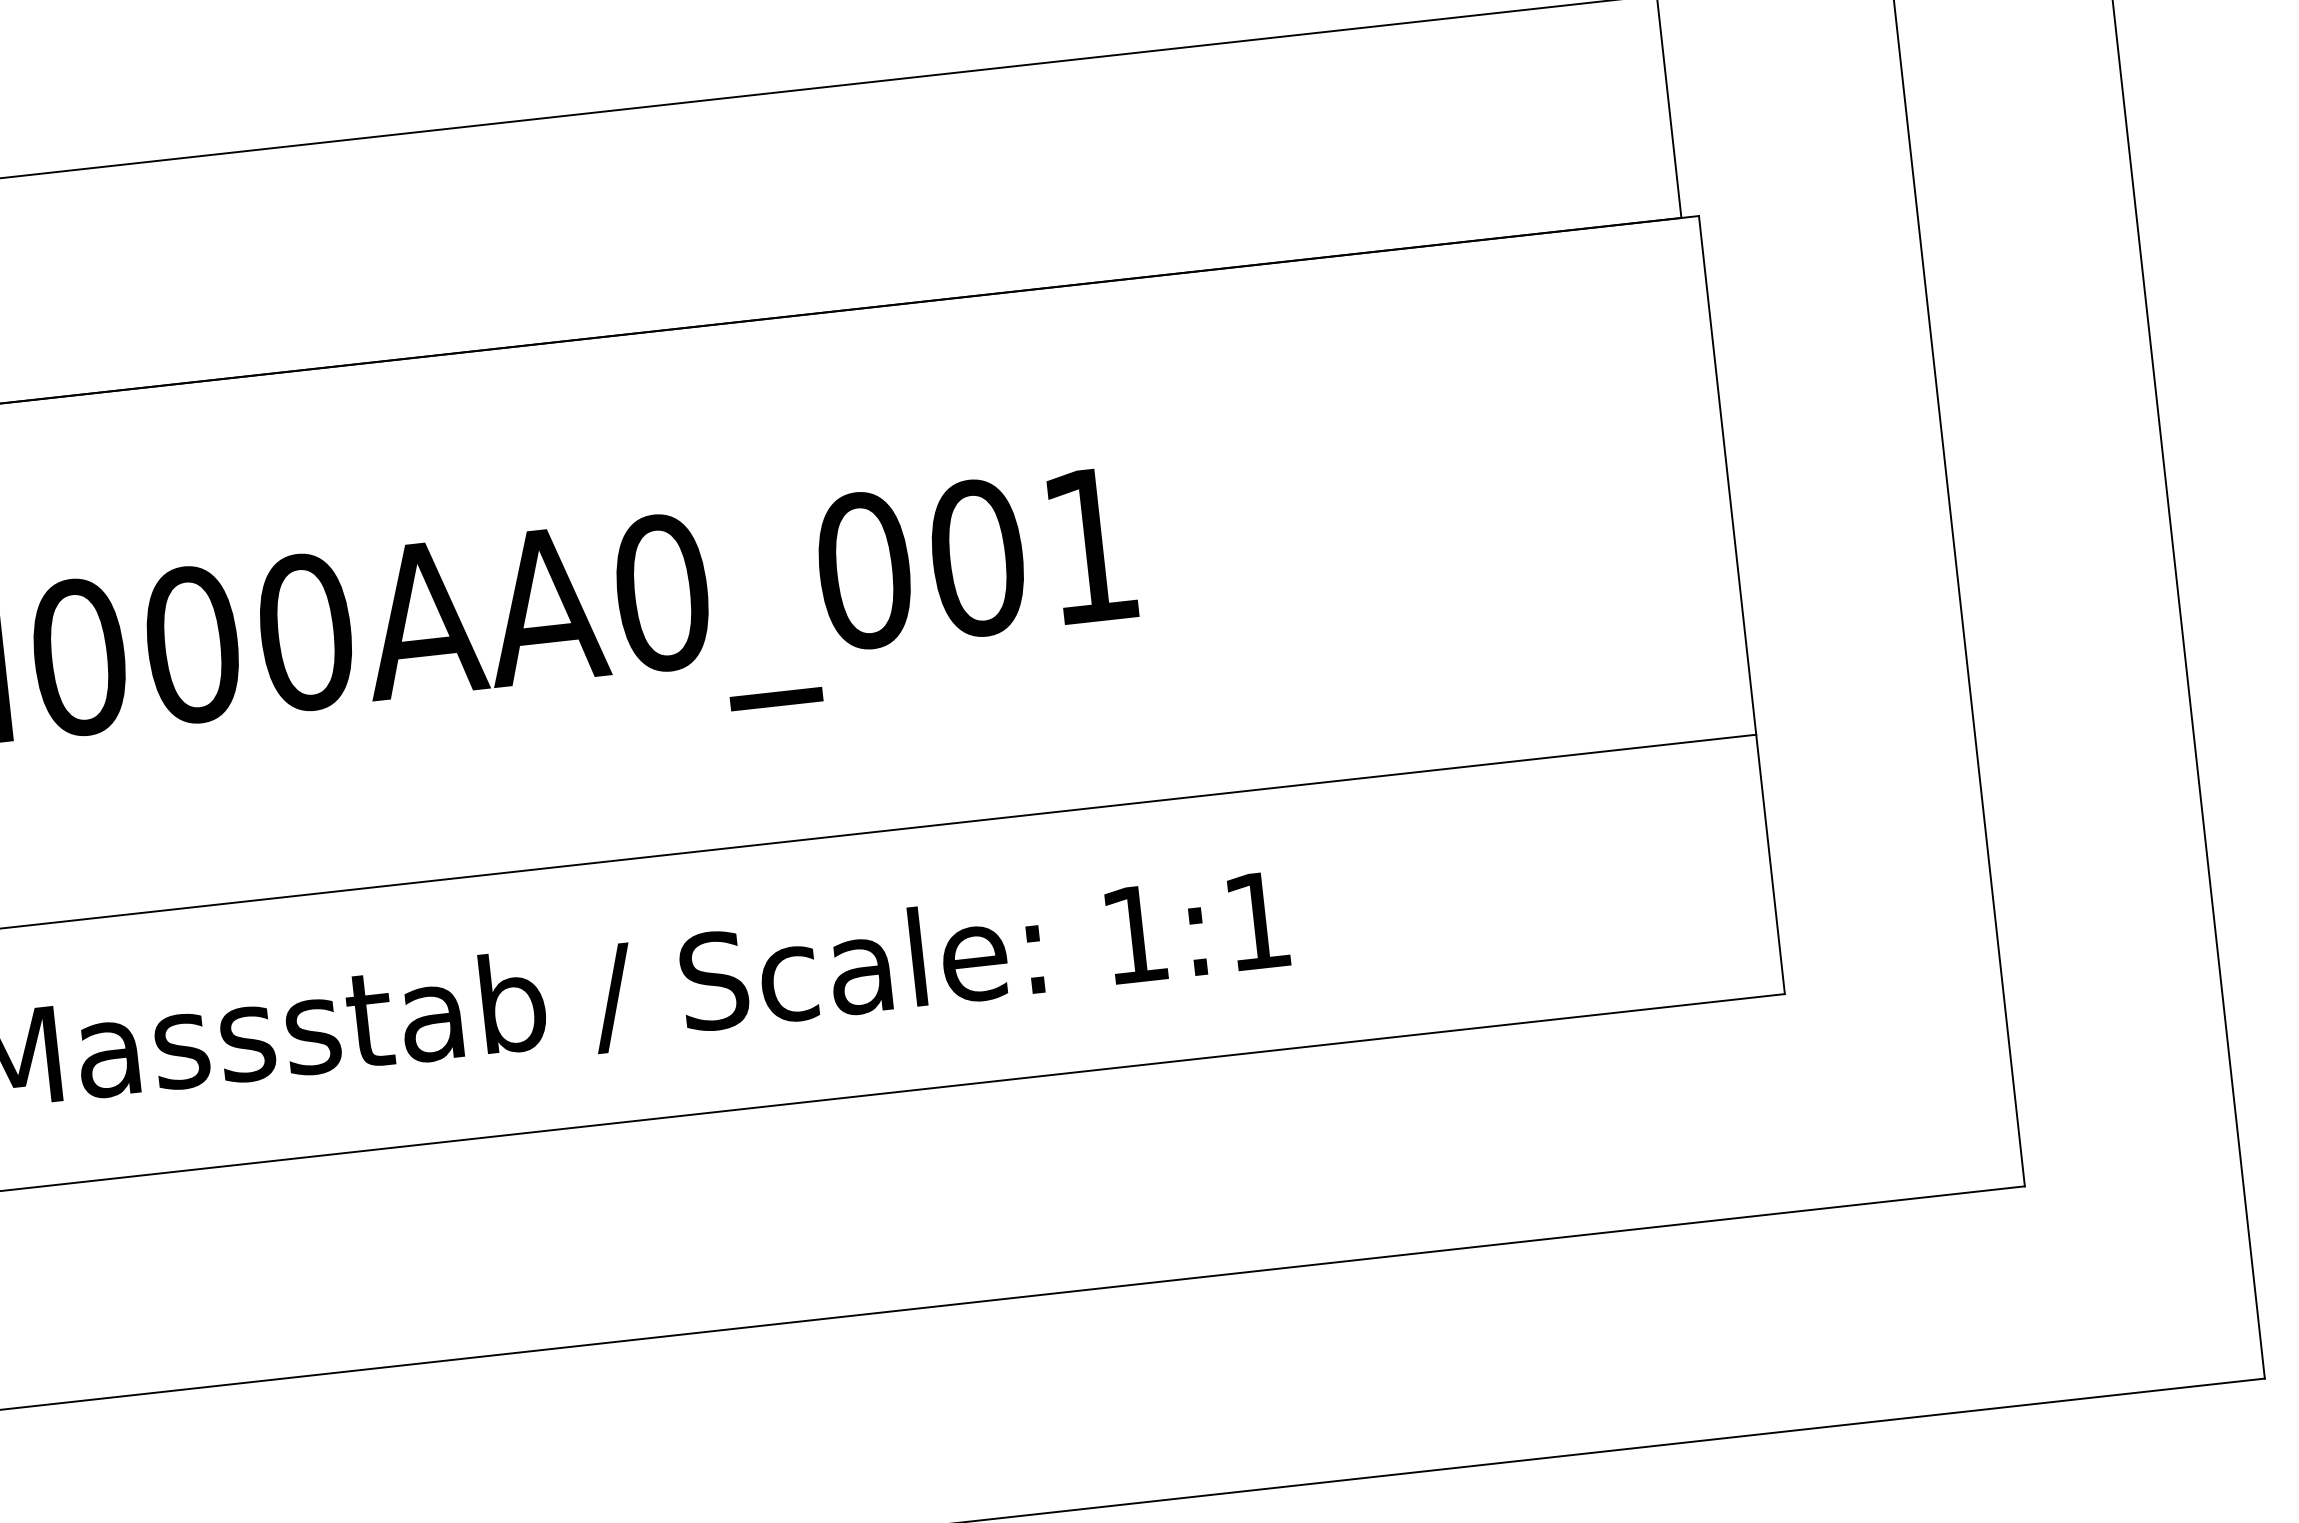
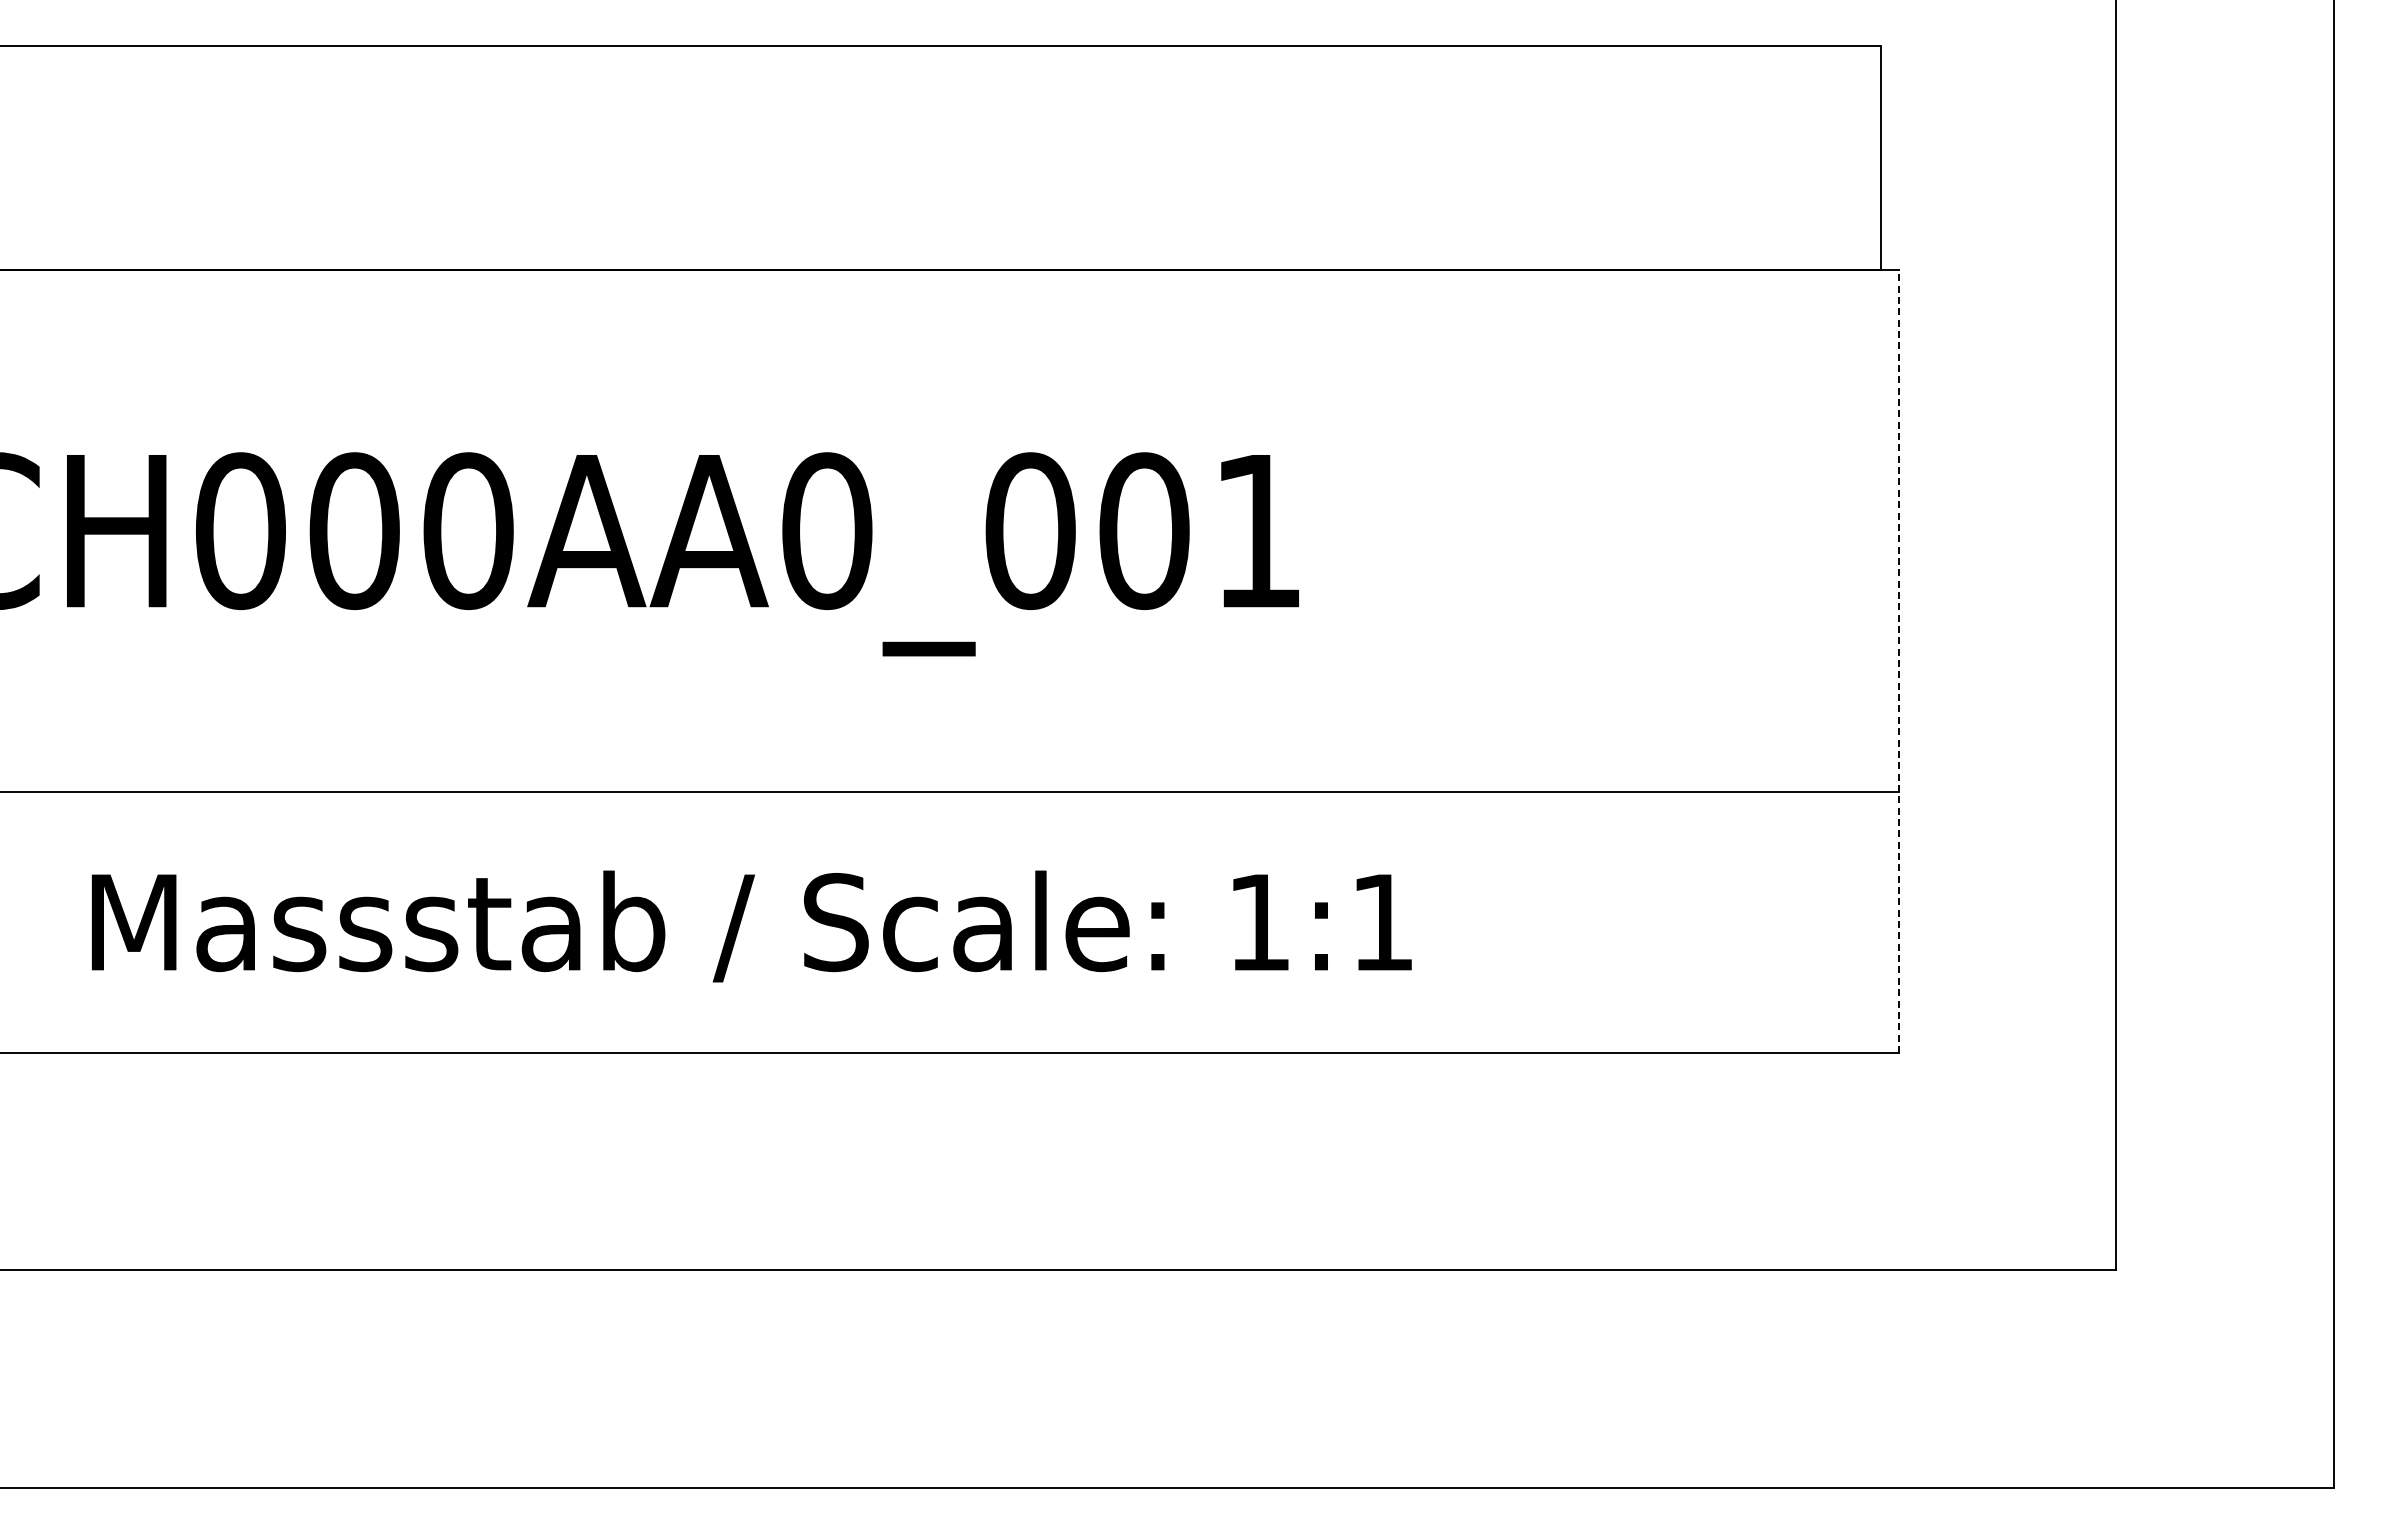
line: (1741, 605) -> (1898, 661), solid -> dashed

